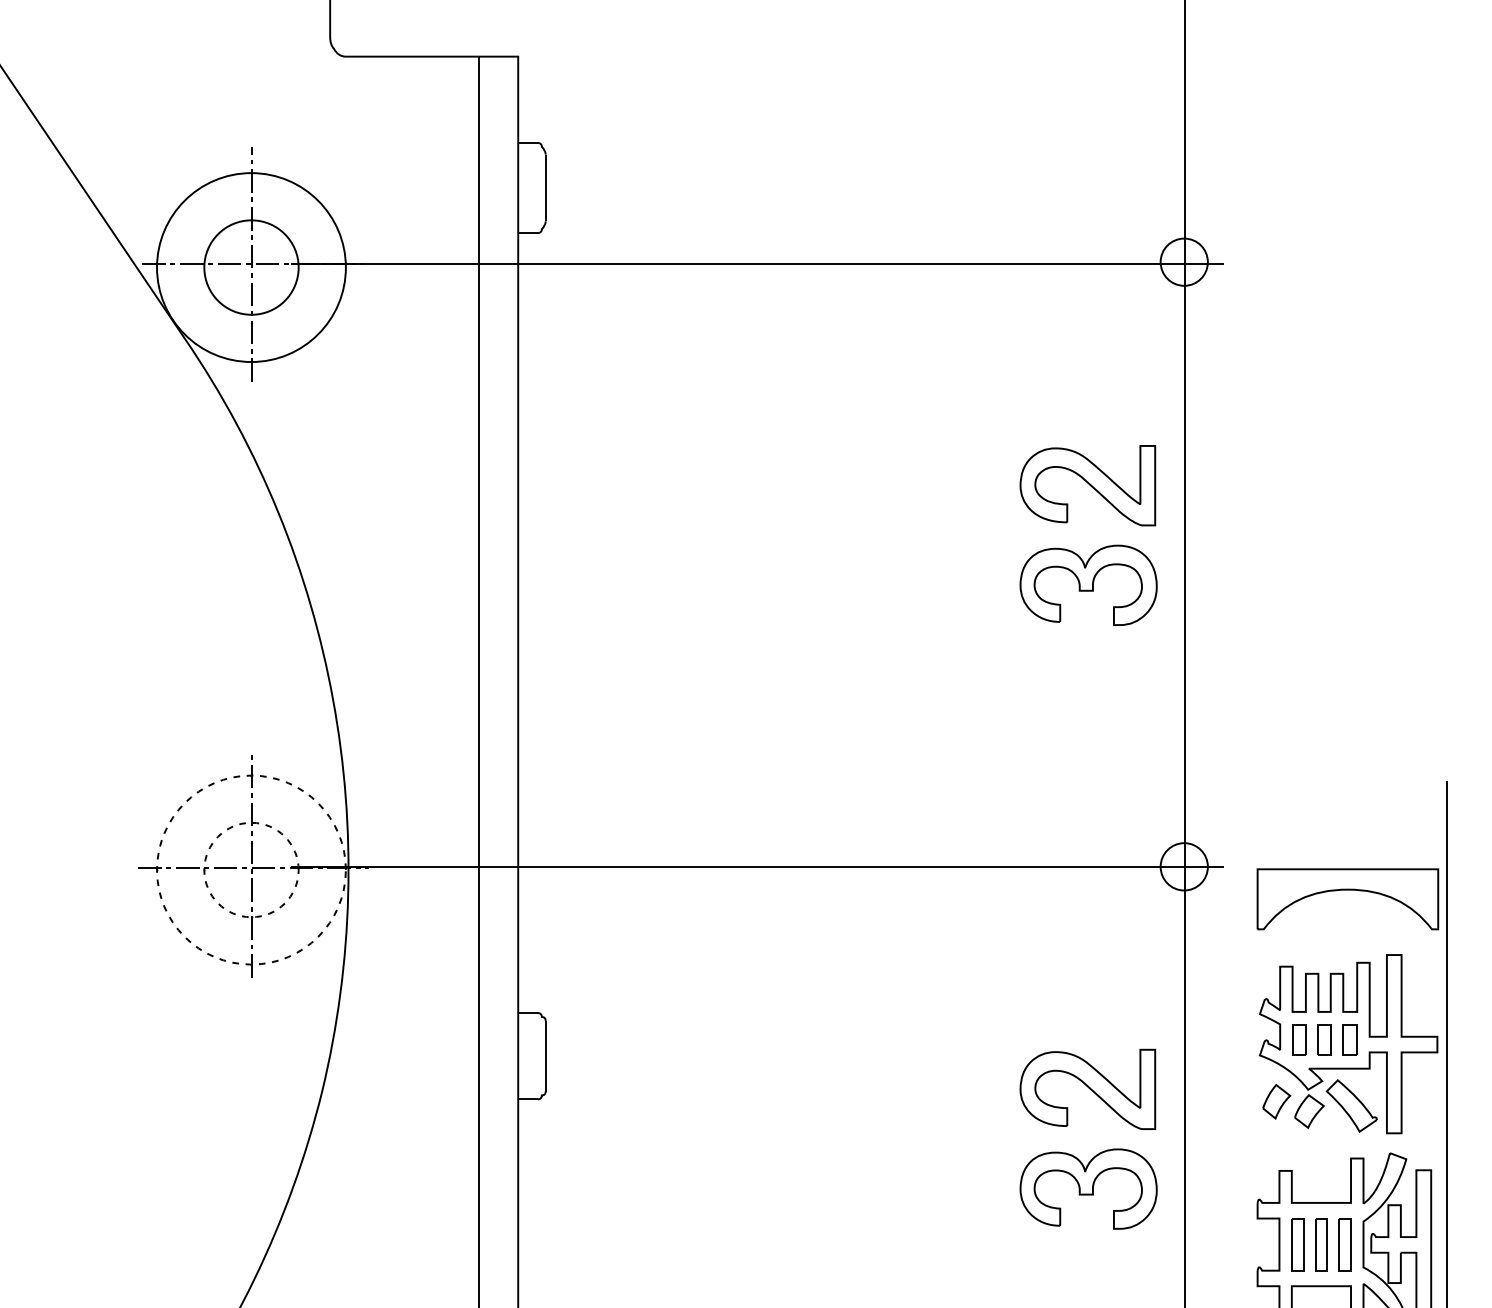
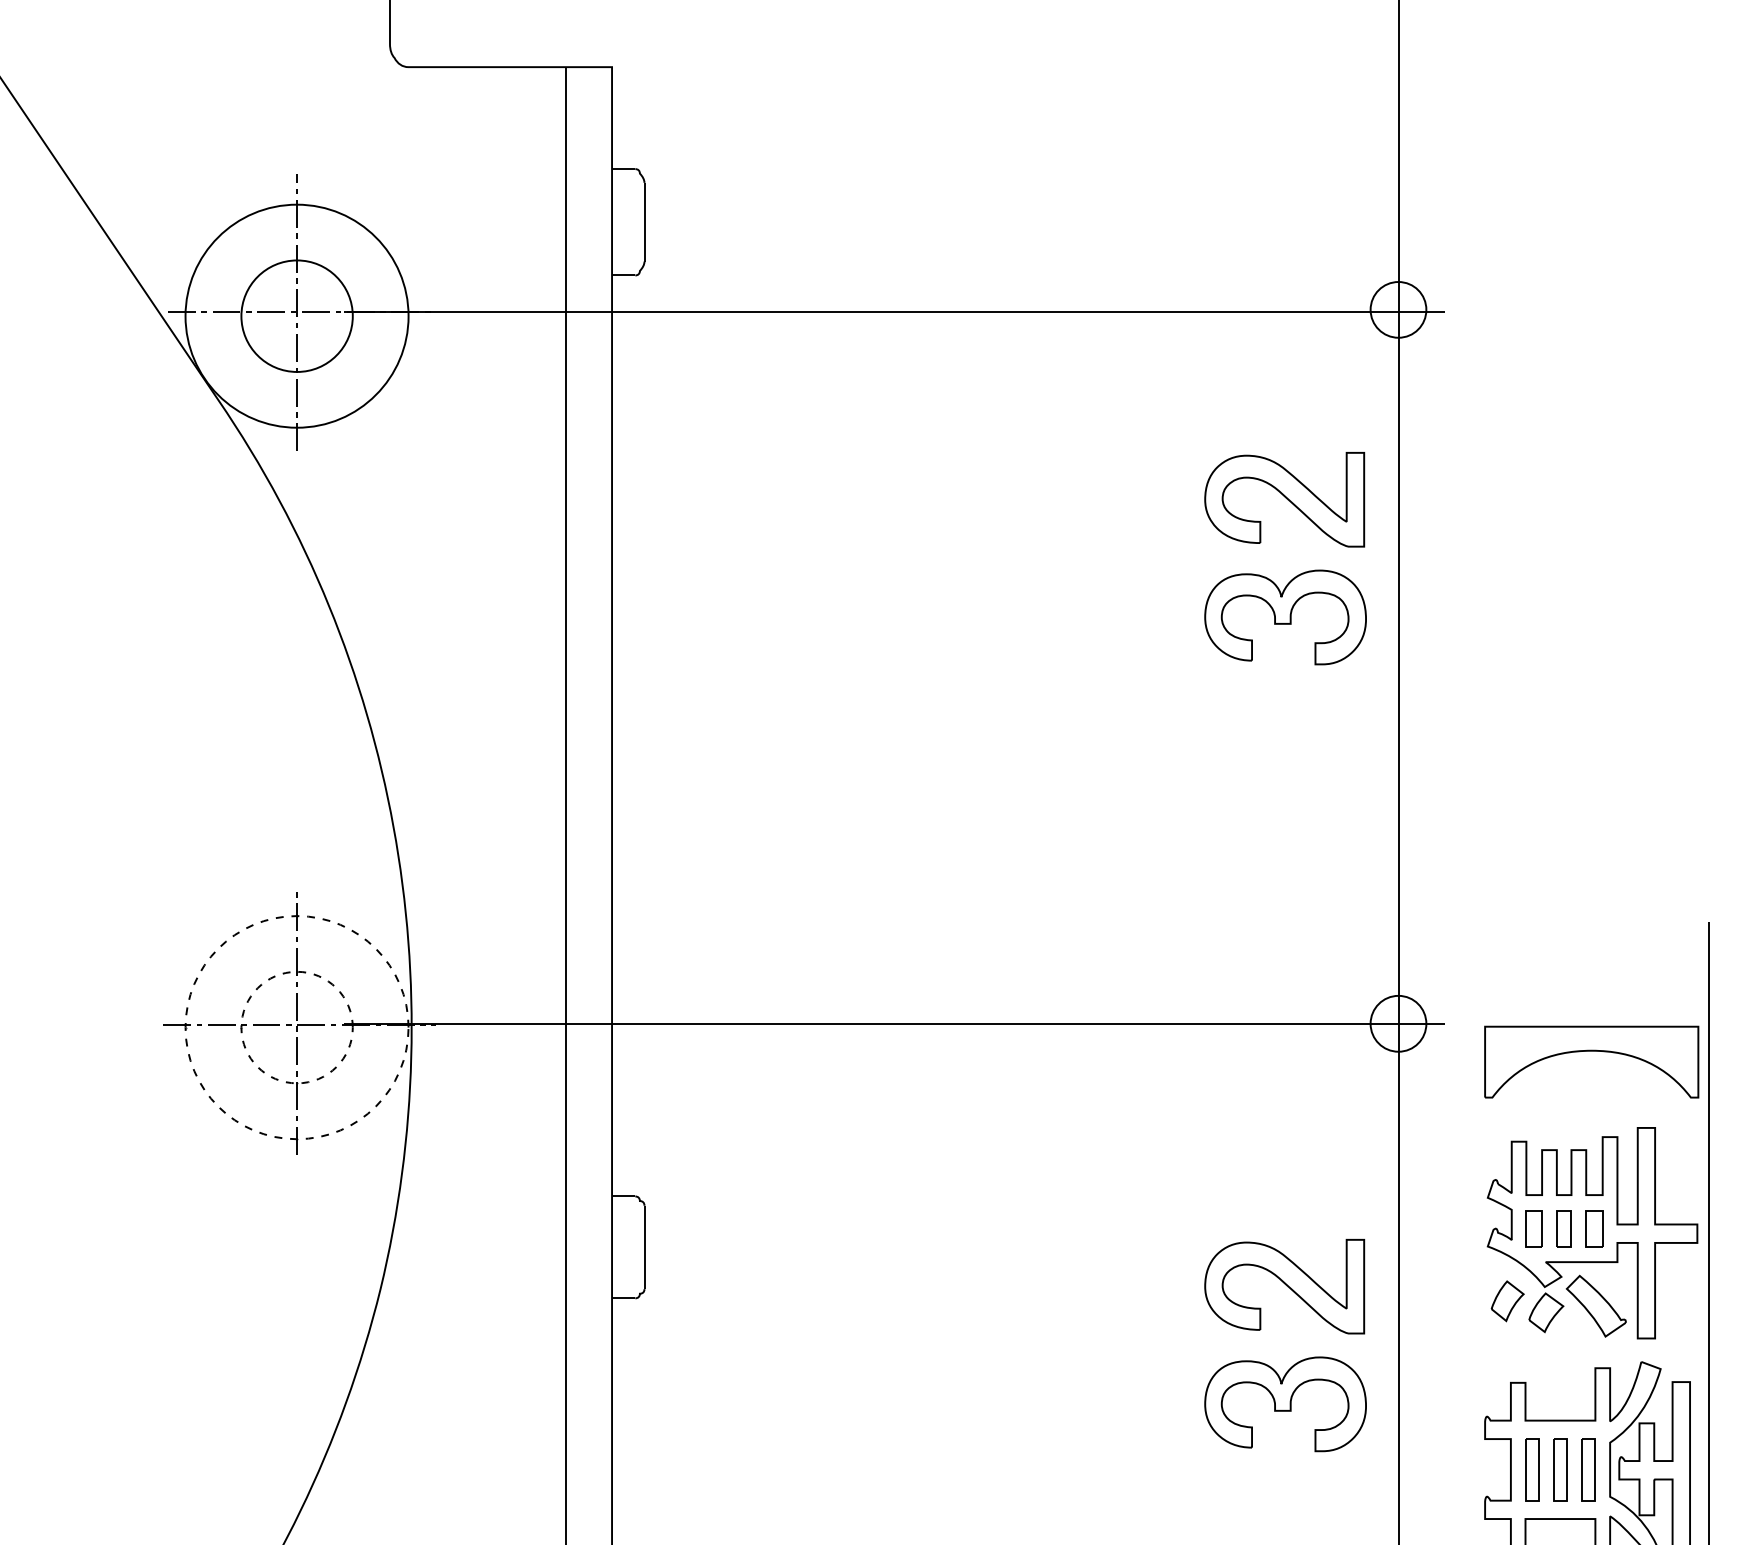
part: (1097, 549) -> (1296, 575), moved

